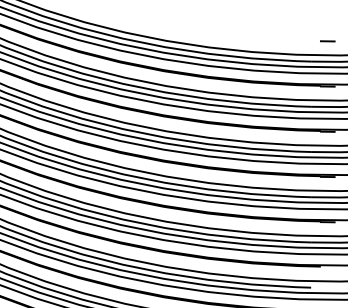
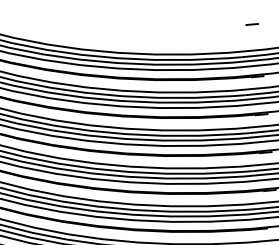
line: (327, 41) -> (251, 24), moved

